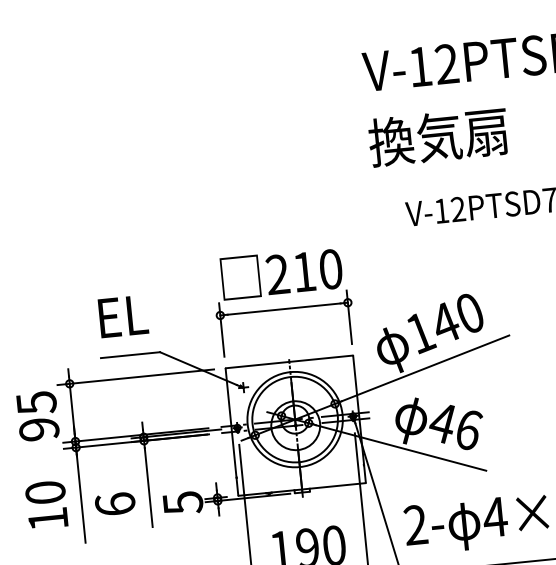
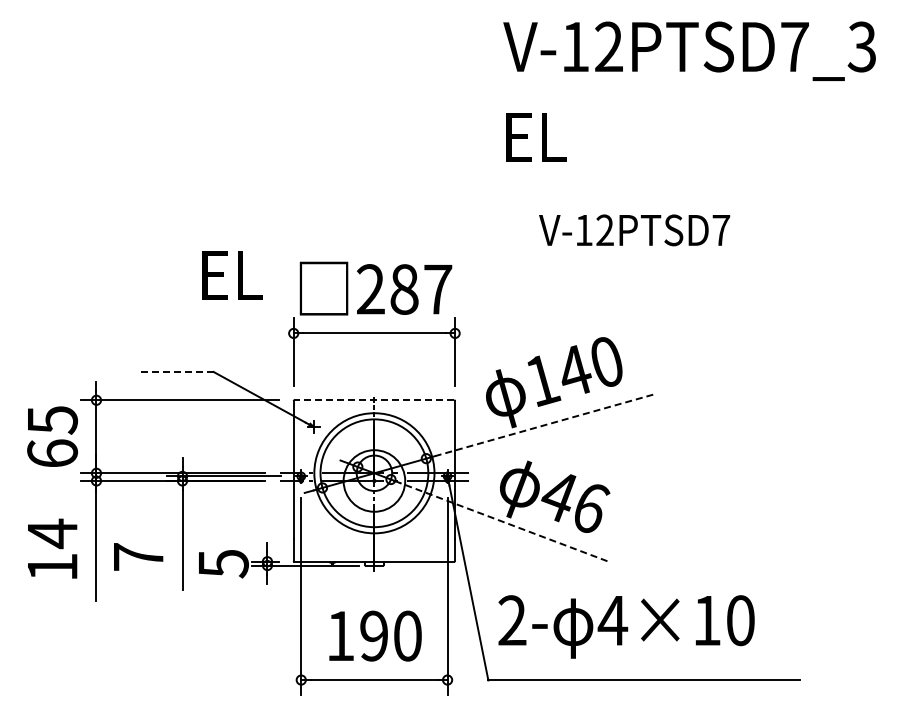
text: (437, 137) -> (588, 137), 換気扇 -> EL
text: (317, 270) -> (421, 289), 210 -> 287
text: (123, 316) -> (232, 275), moved
line: (129, 354) -> (175, 371), solid -> dashed
line: (289, 362) -> (374, 400), solid -> dashed
line: (424, 368) -> (543, 425), solid -> dashed
text: (39, 429) -> (52, 453), 95 -> 65
line: (400, 447) -> (503, 521), solid -> dashed
text: (45, 492) -> (52, 533), 10 -> 14
text: (115, 503) -> (138, 556), 6 -> 7

